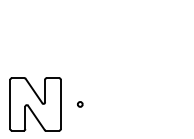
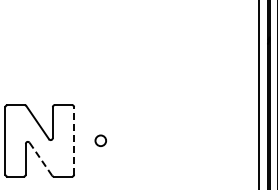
line: (61, 104) -> (74, 140), solid -> dashed
circle: (80, 104) -> (100, 140), size x1.6
line: (36, 118) -> (40, 159), solid -> dashed

